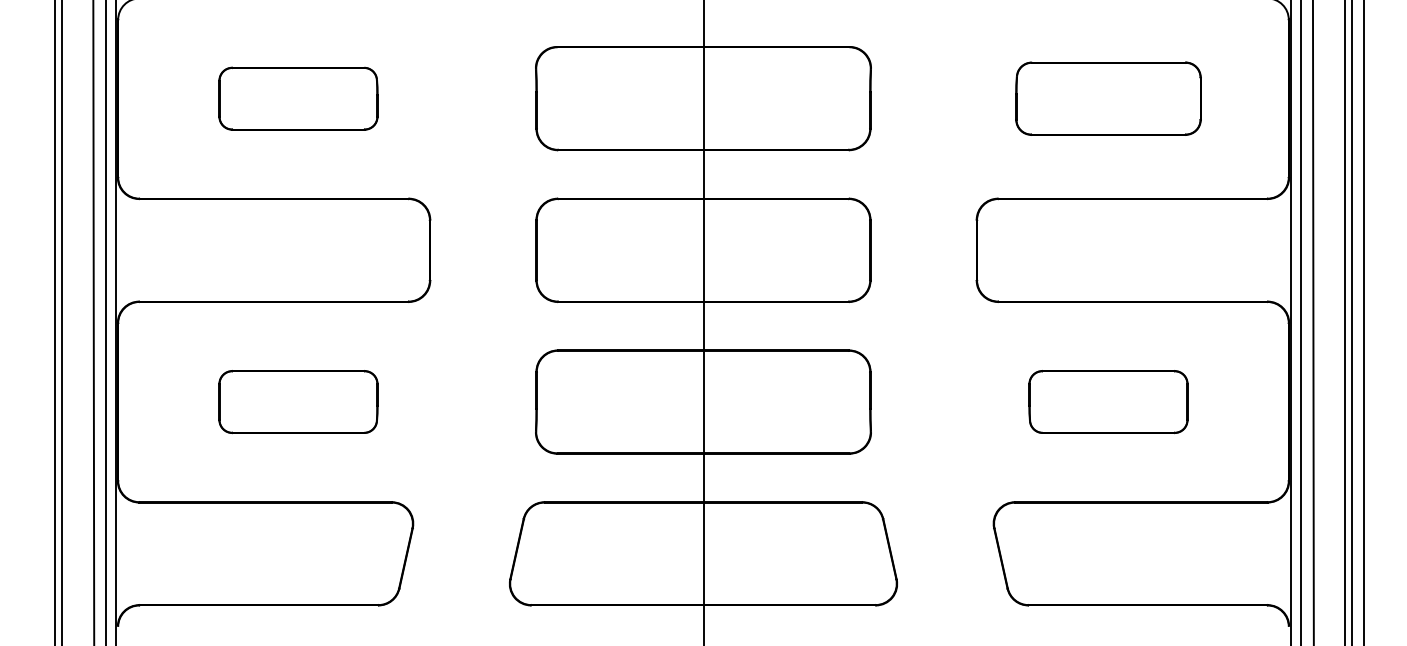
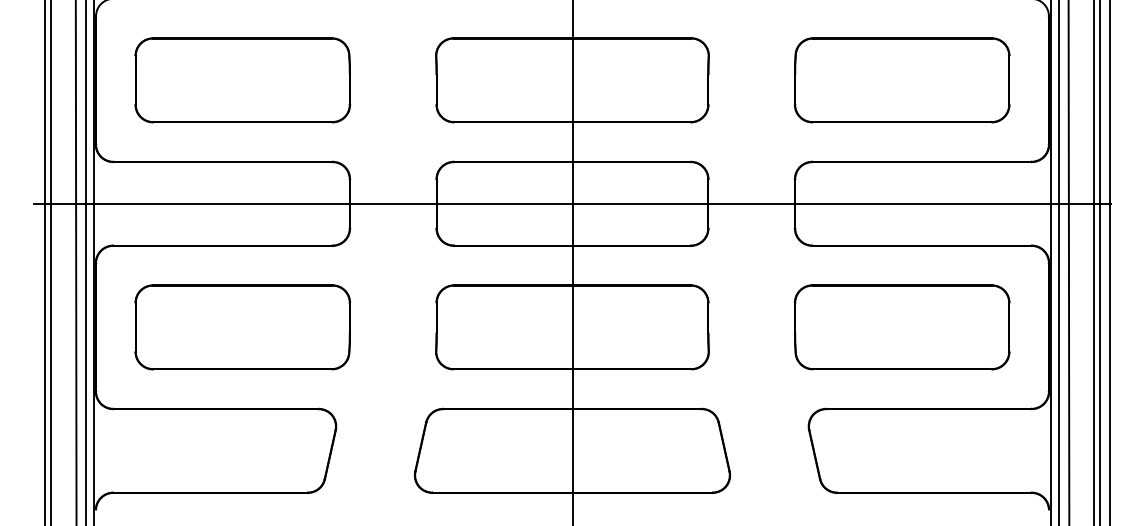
part: (298, 98) -> (242, 80), size x1.67
part: (1108, 98) -> (902, 80), size x1.43
line: (703, 250) -> (572, 203), added
part: (298, 401) -> (242, 326), size x1.67
part: (1108, 401) -> (902, 326), size x1.67

